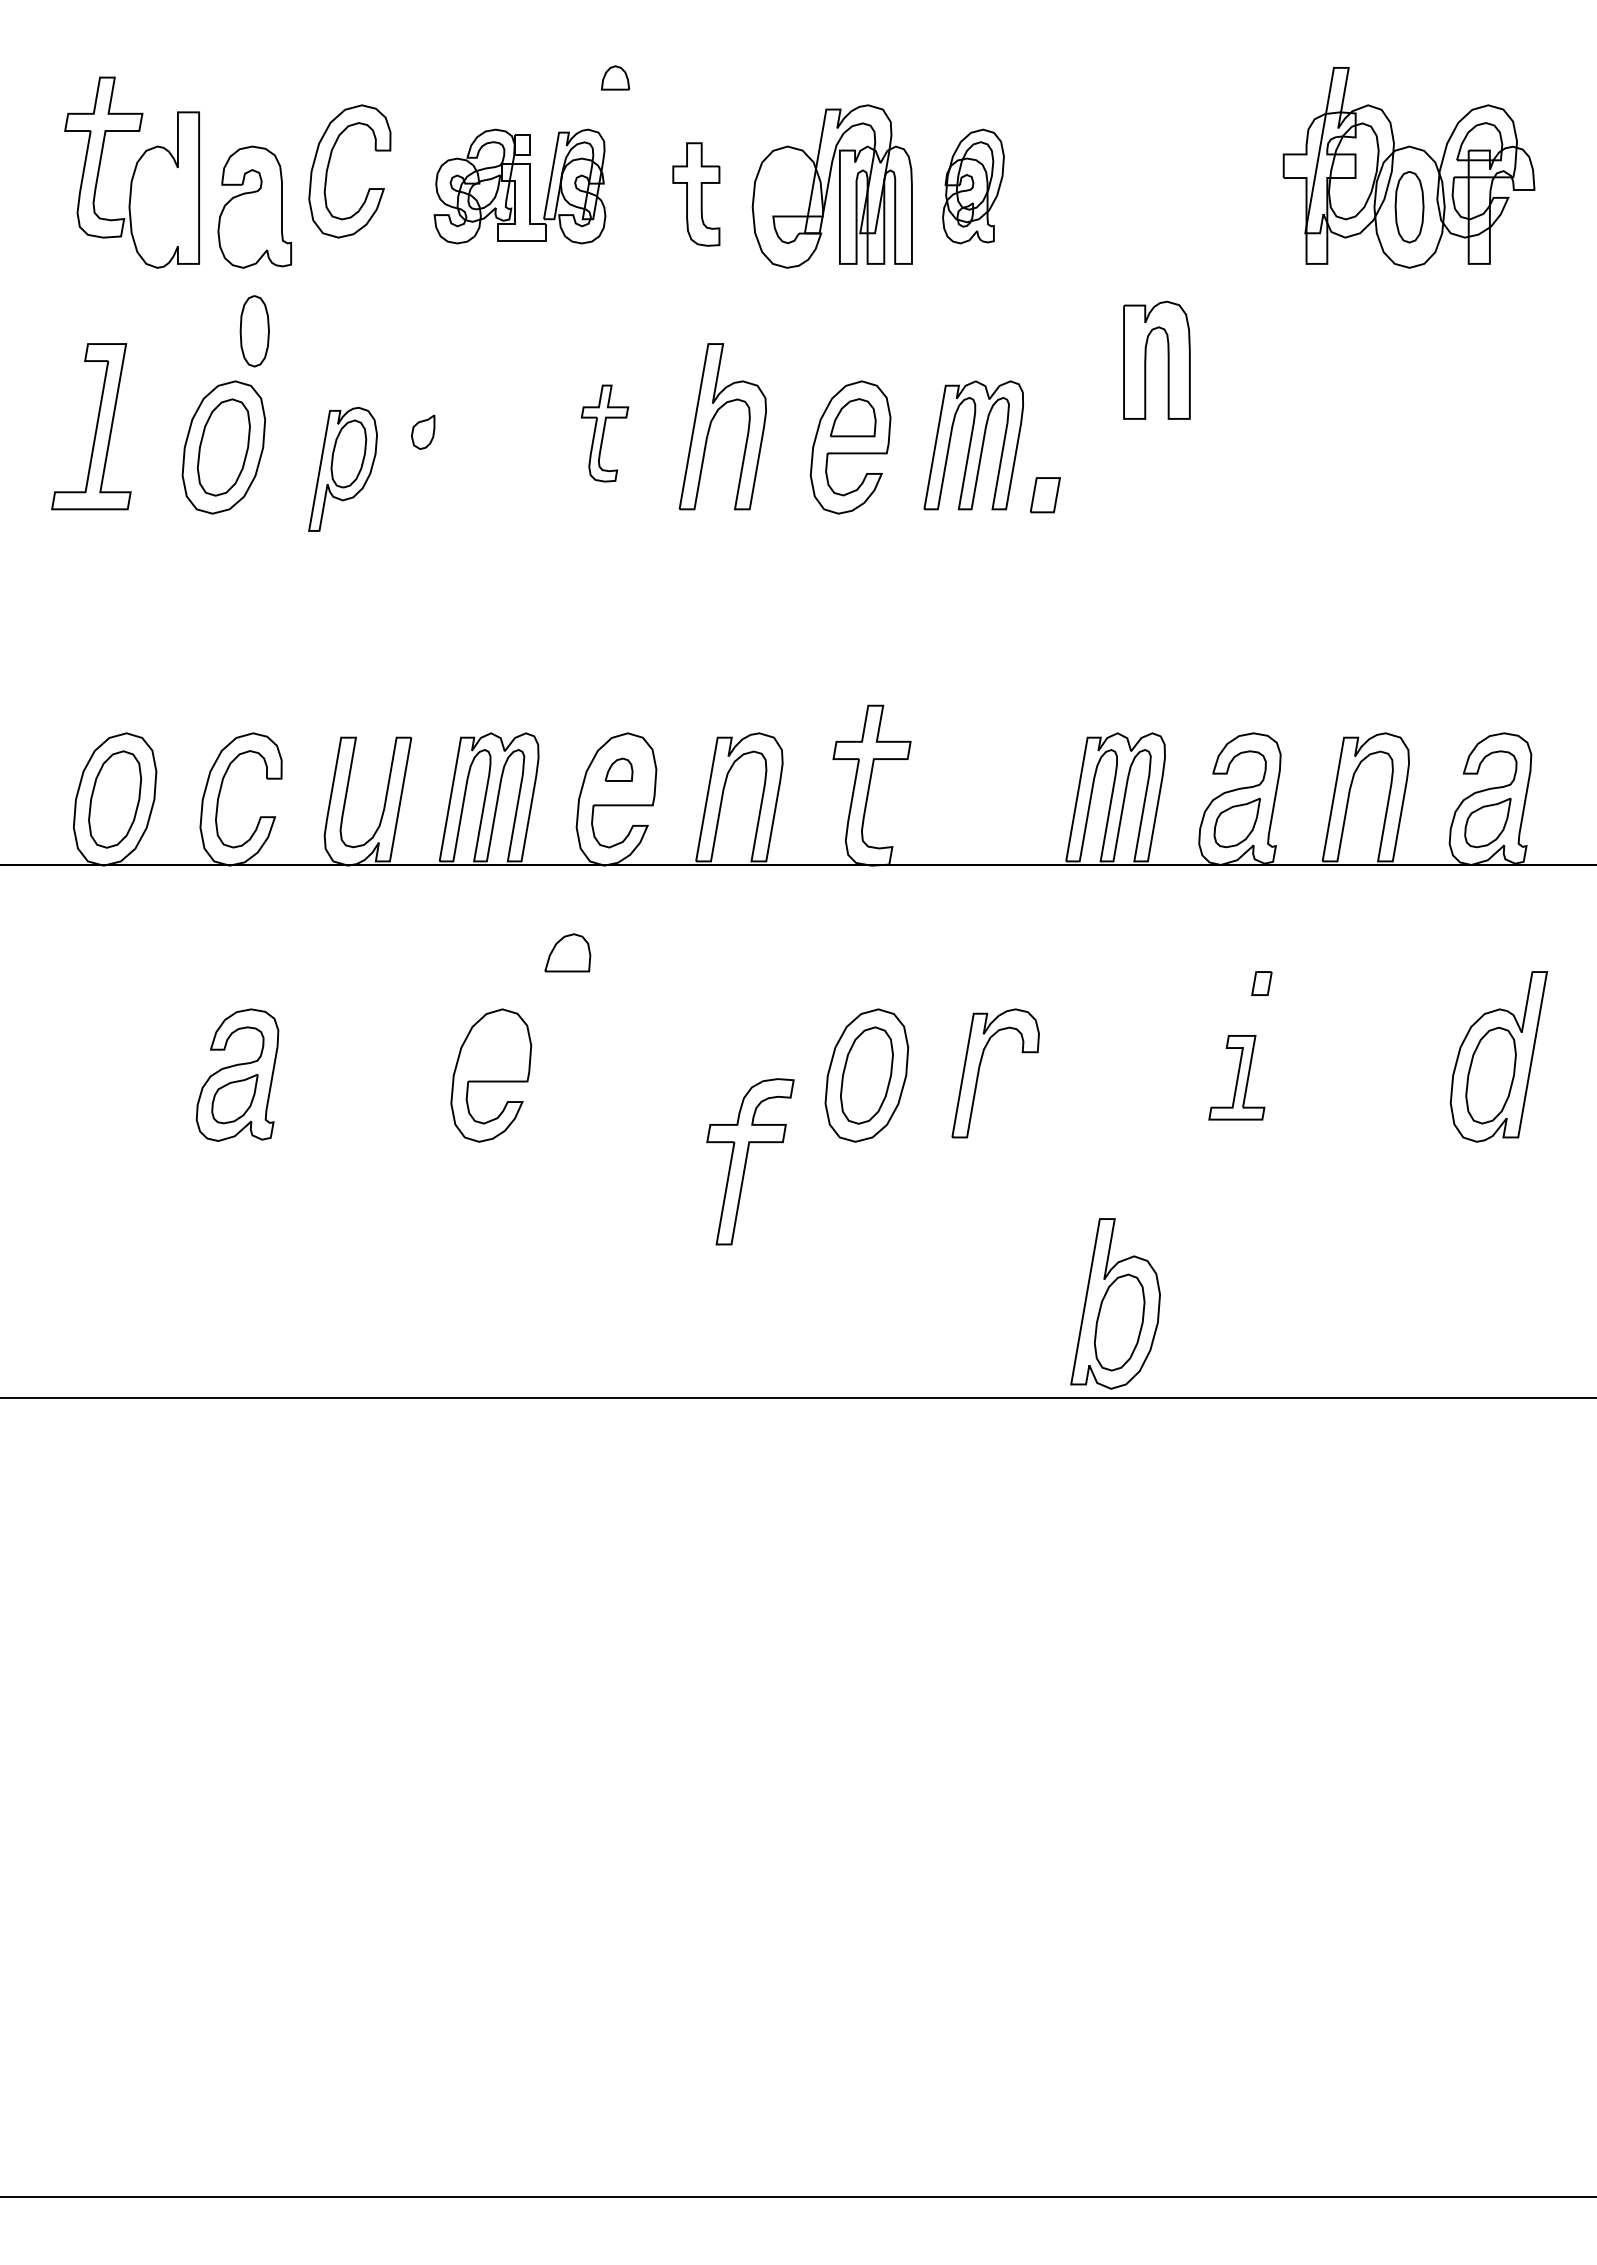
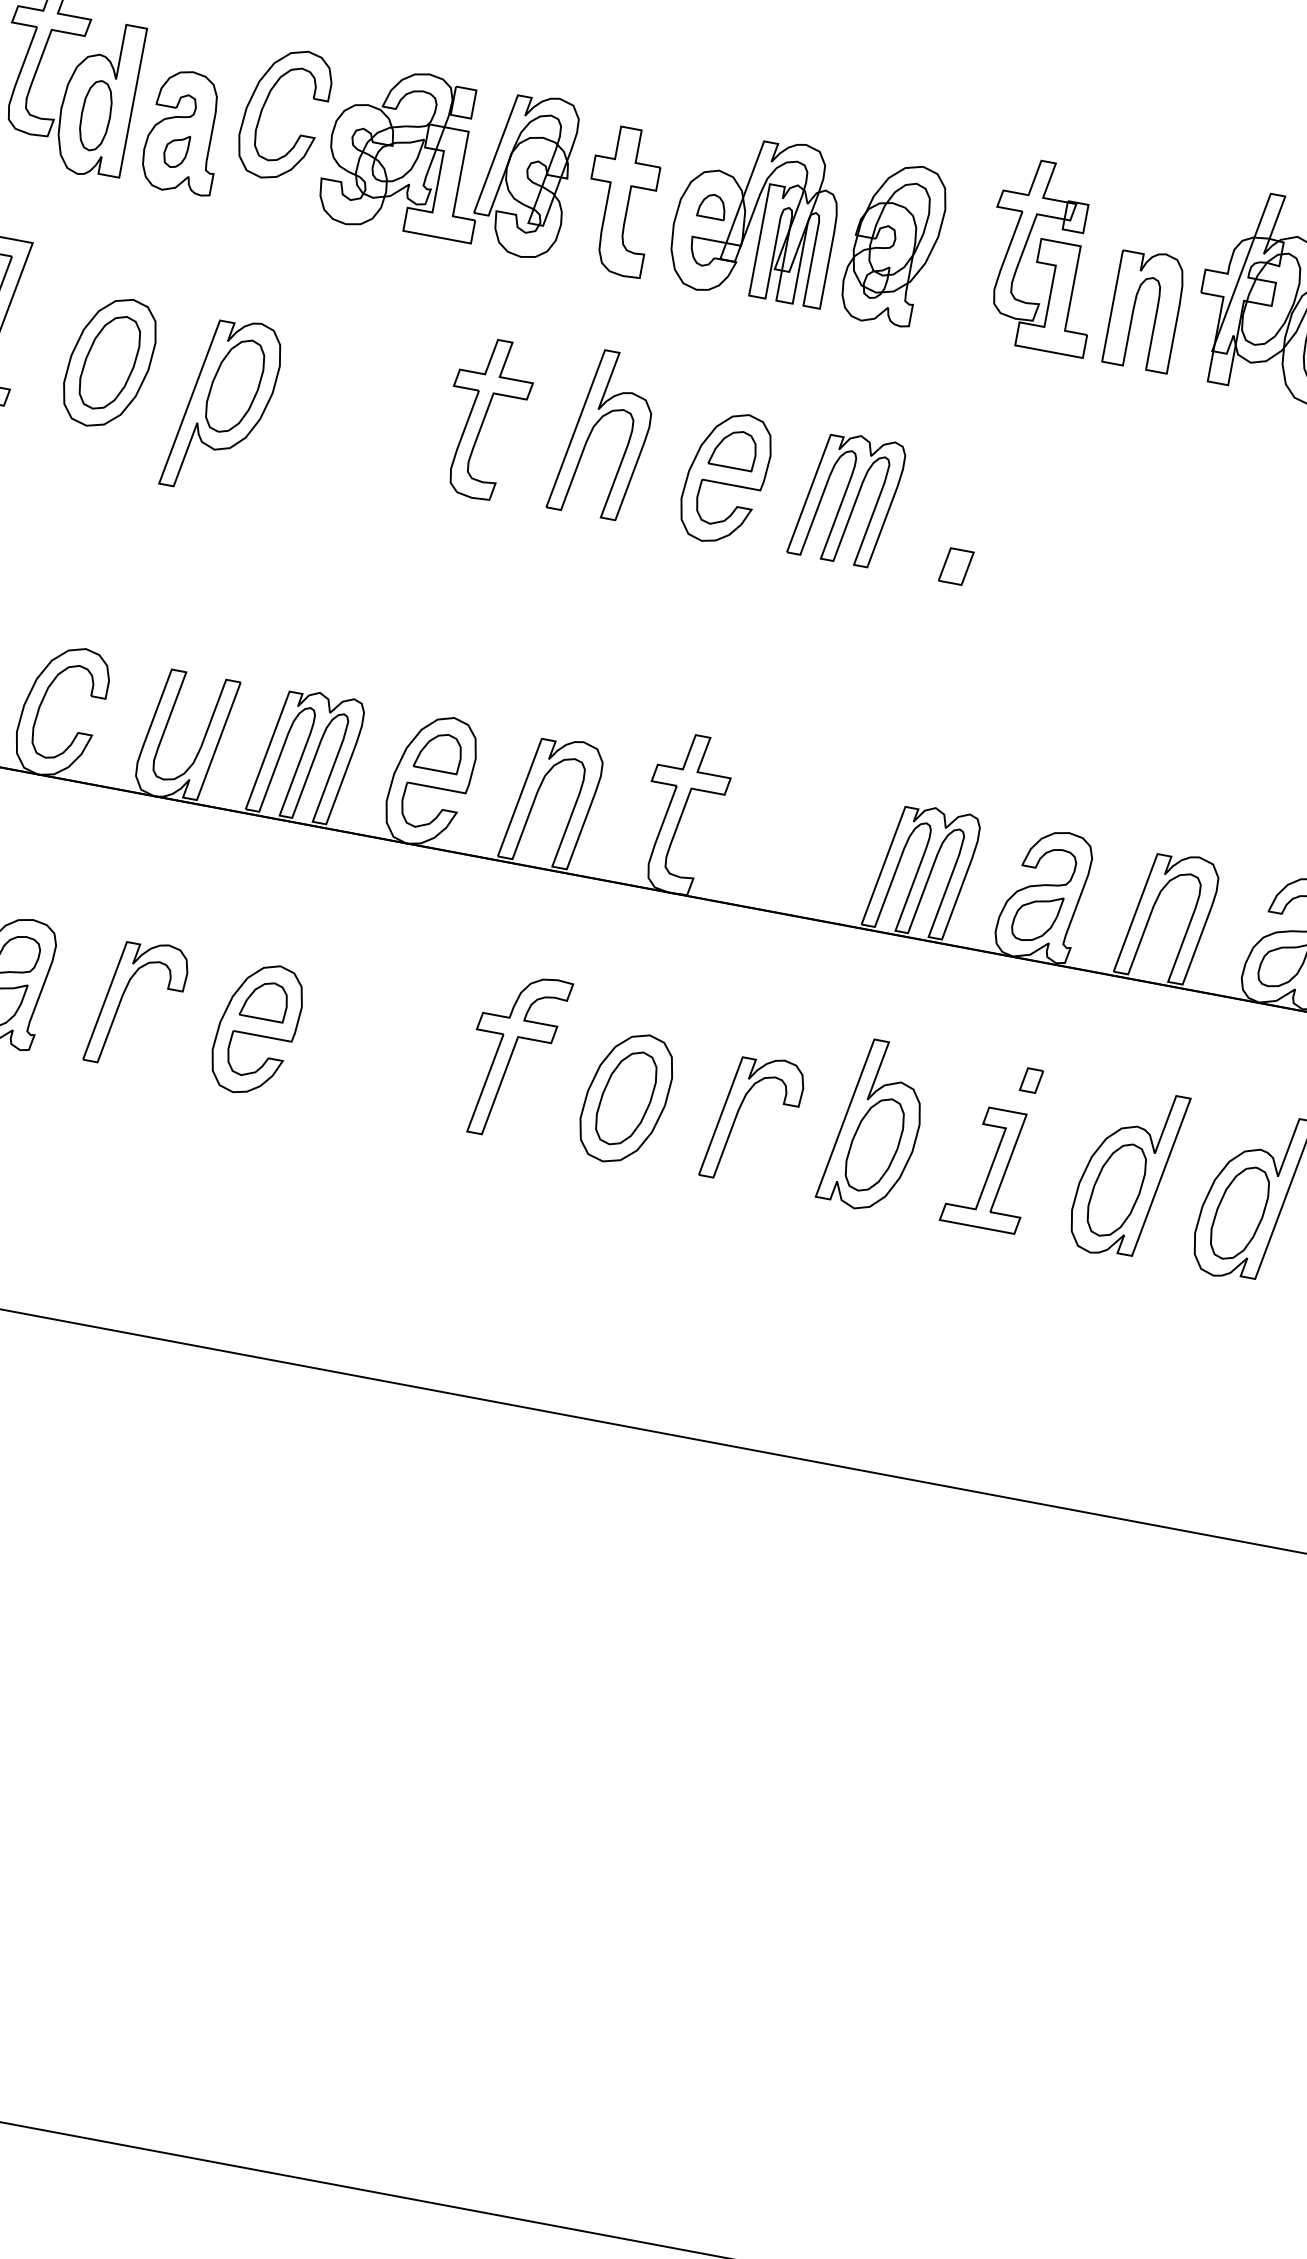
part: (615, 77) -> (712, 205), moved
part: (1123, 170) -> (1045, 255), added
part: (519, 186) -> (448, 160), size x1.43
part: (973, 186) -> (894, 244), size x1.43
part: (696, 194) -> (620, 200), size x1.43
part: (254, 331) -> (95, 115), moved
part: (1146, 359) -> (1135, 307), moved
part: (423, 431) -> (176, 150), moved
part: (604, 433) -> (486, 418), size x1.67
part: (342, 469) -> (222, 406), size x1.43
part: (1044, 495) -> (955, 566), moved
part: (618, 769) -> (438, 751), size x1.67
part: (567, 952) -> (264, 1000), moved
part: (1373, 1056) -> (1127, 1172), added
part: (353, 1070) -> (122, 998), added
part: (1236, 1077) -> (989, 1168), size x1.43
part: (750, 1161) -> (515, 1056), moved
part: (1115, 1303) -> (874, 1125), moved

